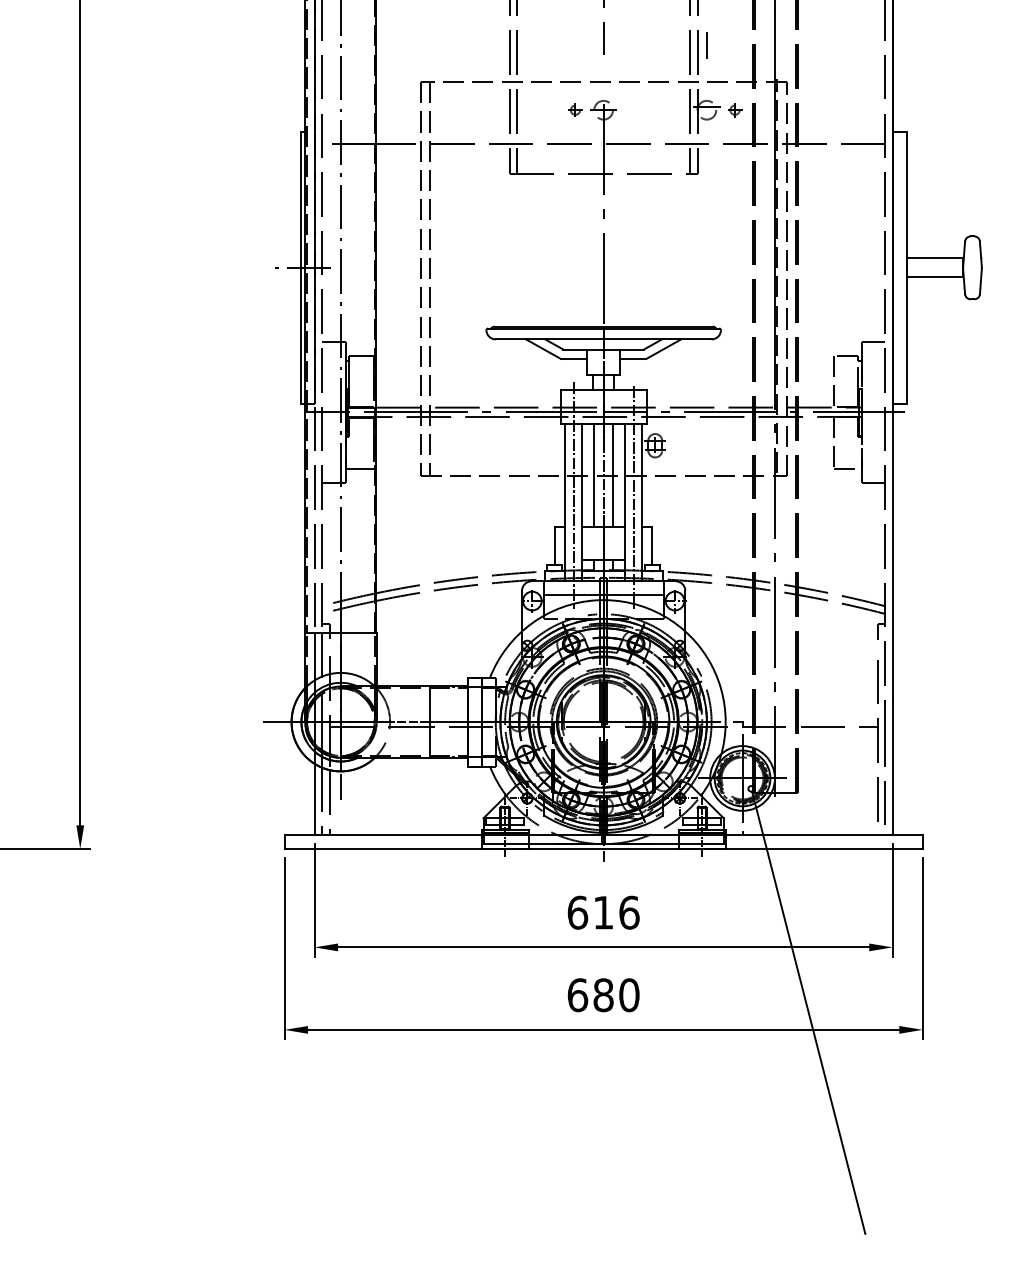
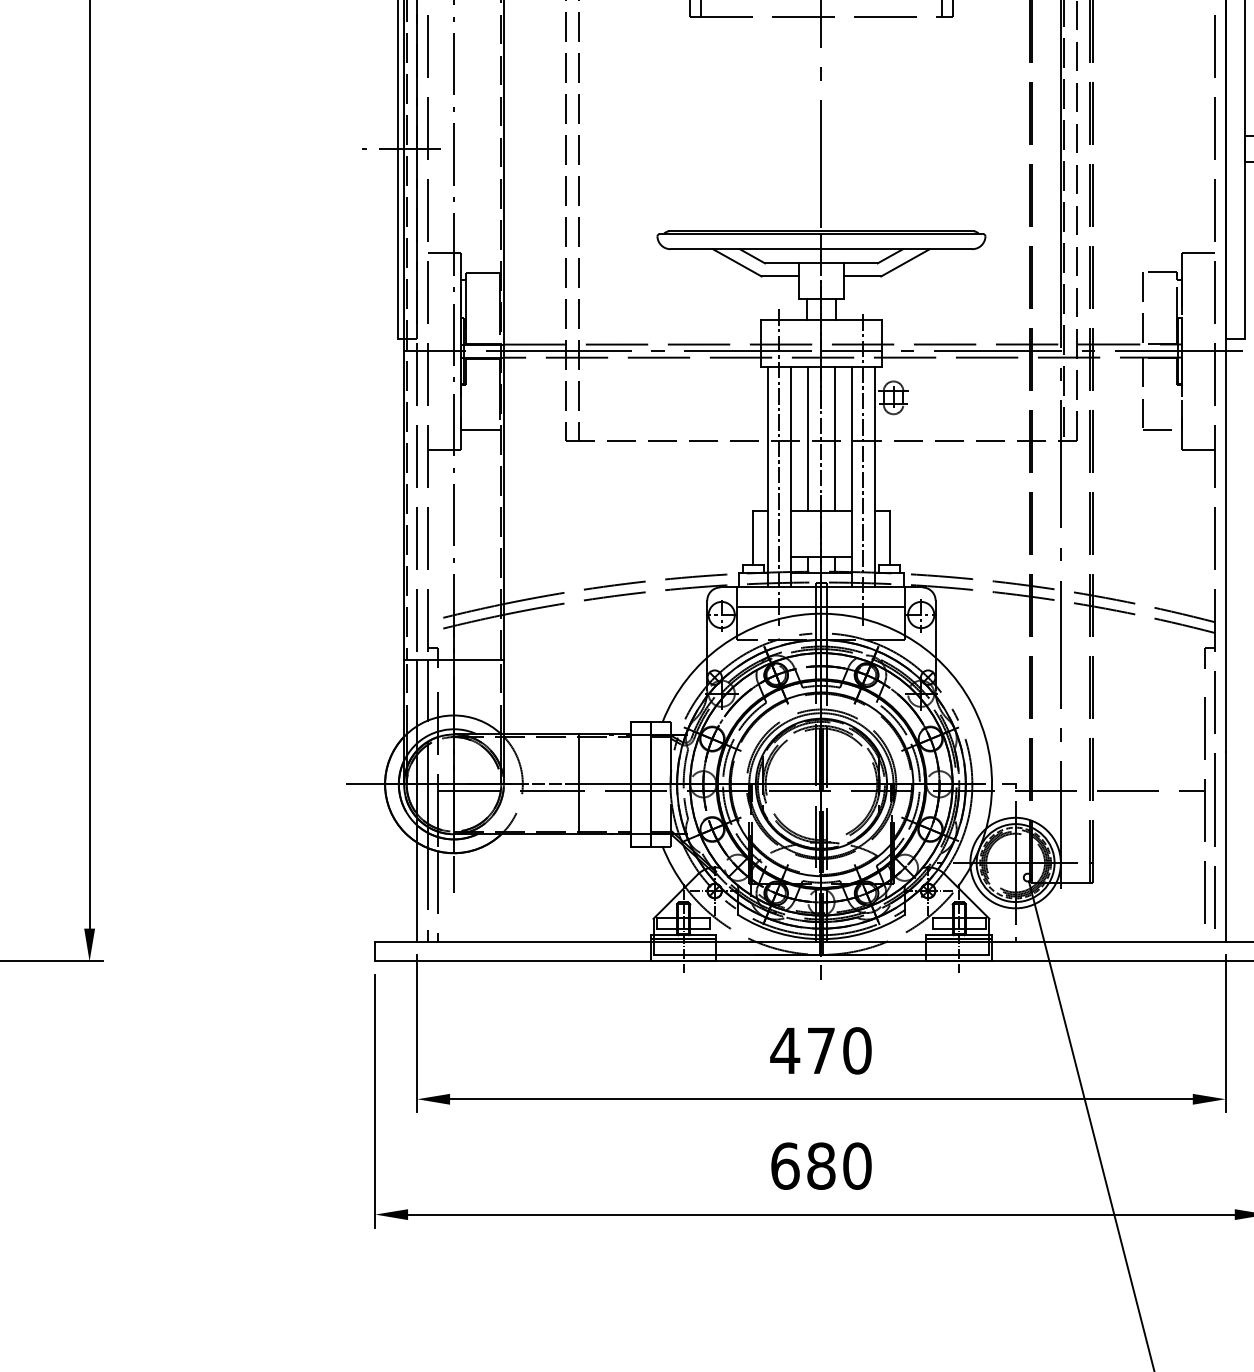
text: (603, 912) -> (821, 1050), 616 -> 470

